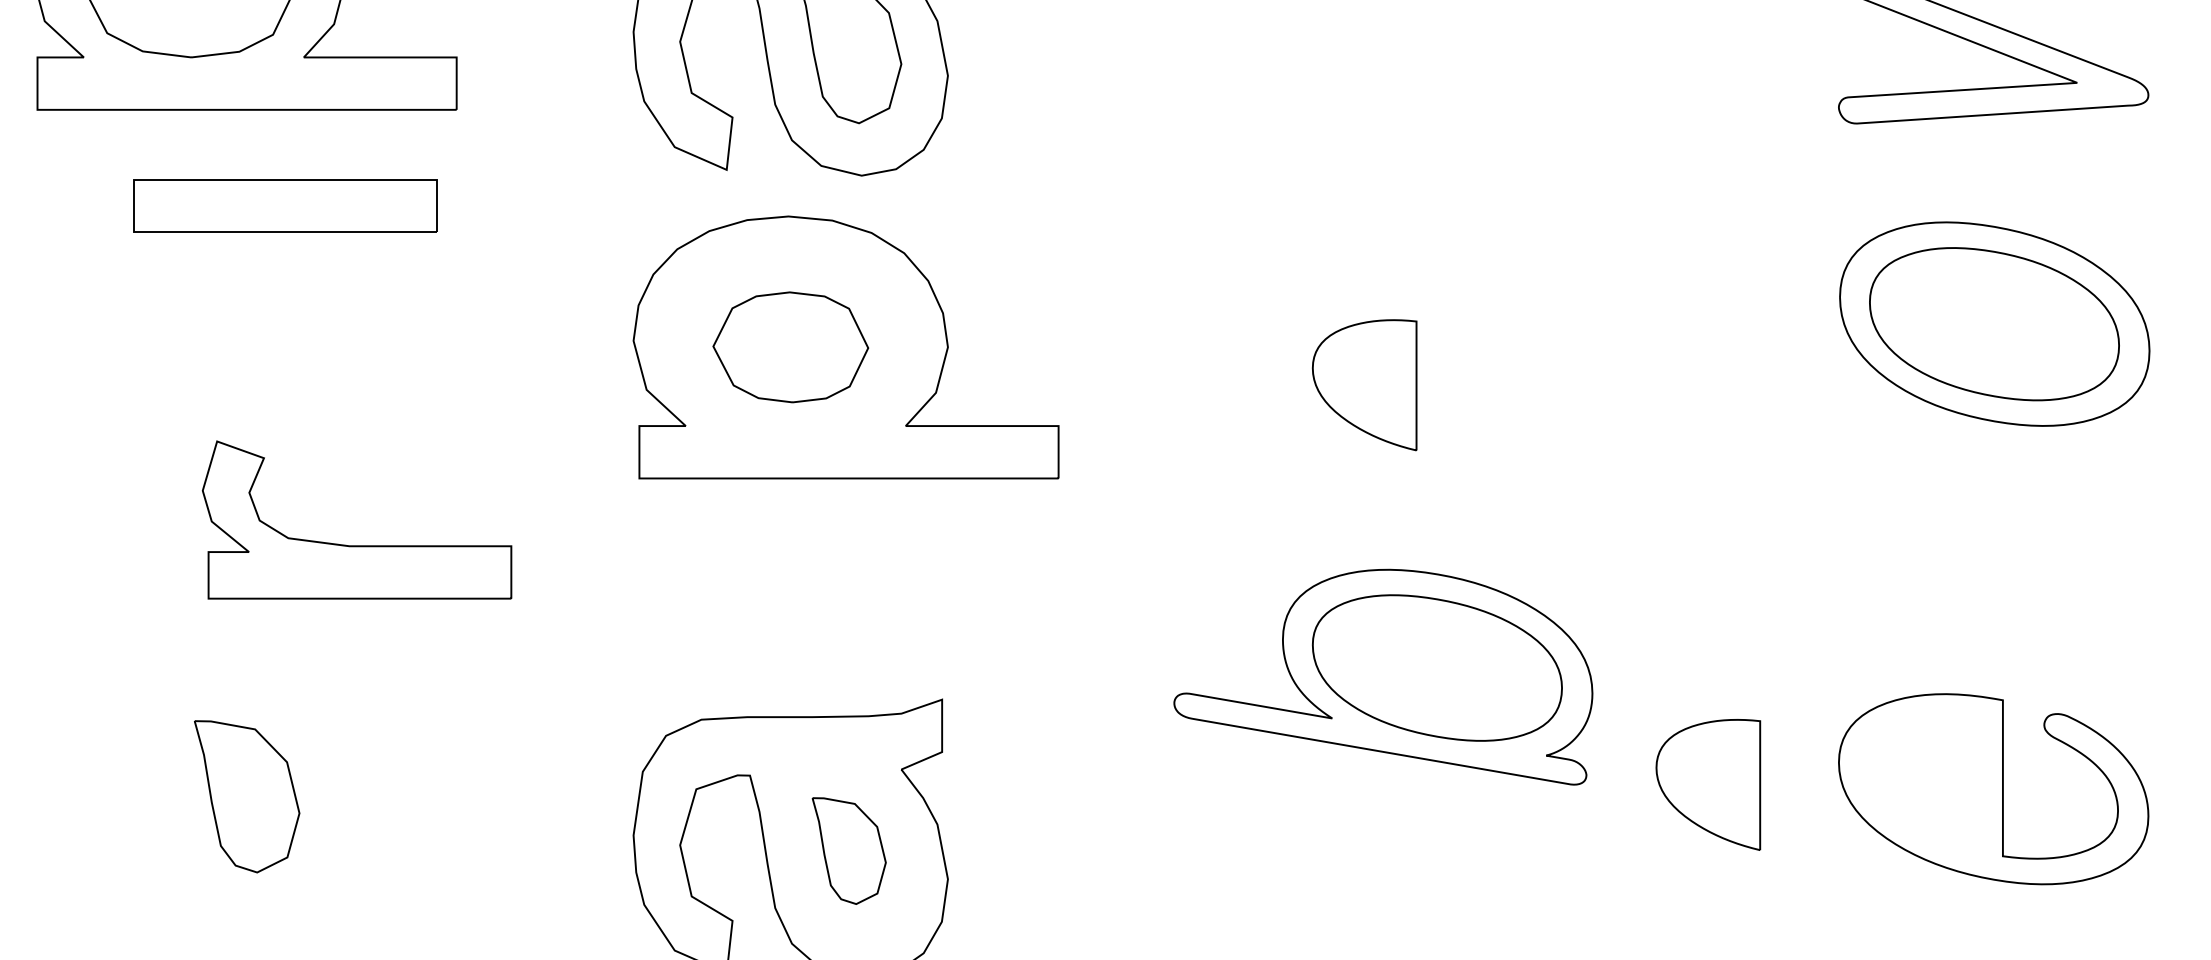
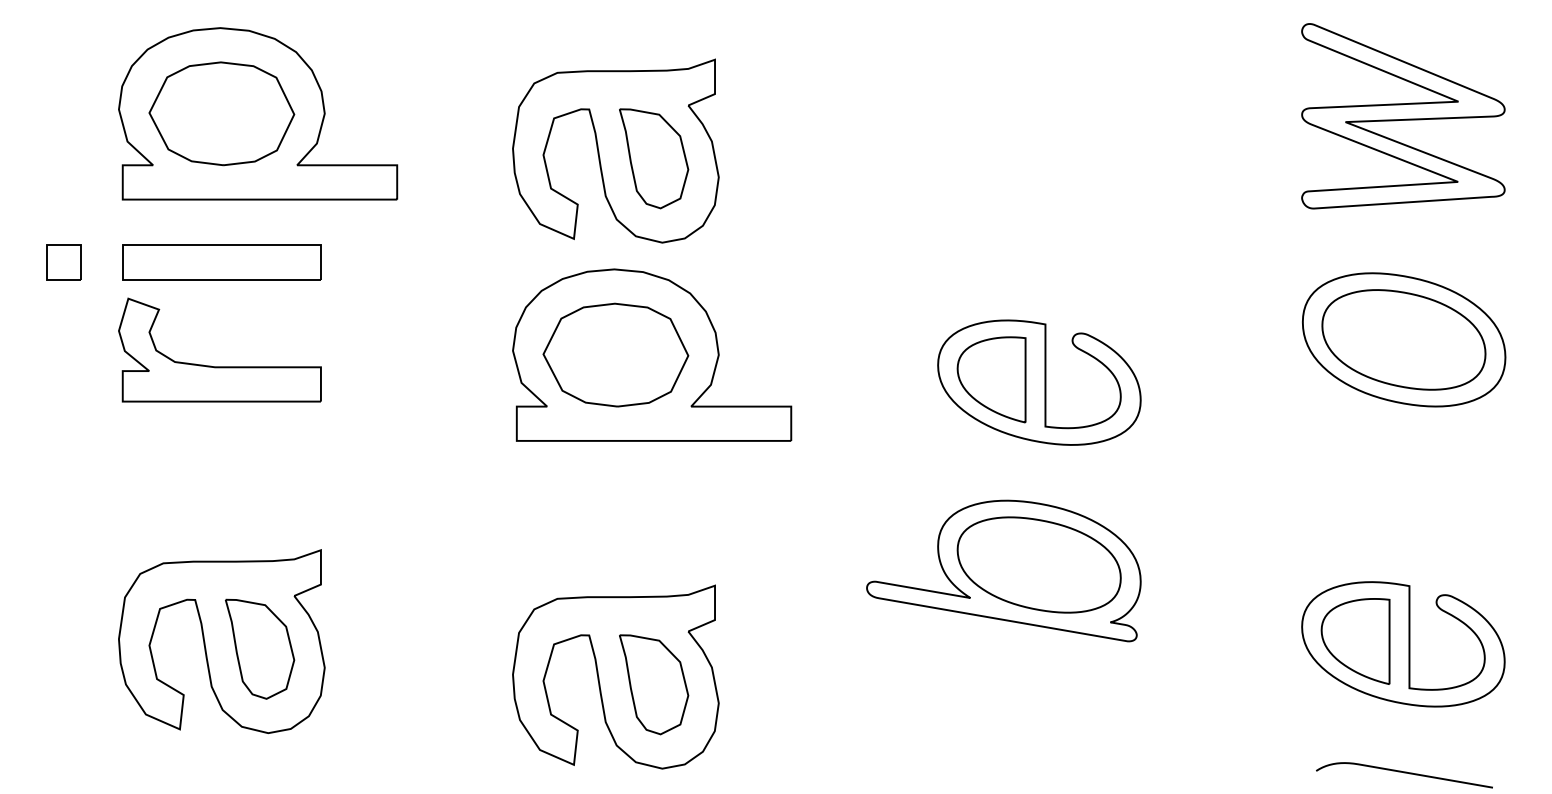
part: (284, 205) -> (221, 262), moved
part: (790, 346) -> (615, 354), size x1.43
part: (1437, 389) -> (1039, 382), added
part: (356, 545) -> (219, 366), moved
part: (188, 784) -> (221, 641), added
part: (1708, 784) -> (1355, 641), moved
part: (849, 850) -> (654, 684), size x1.43

